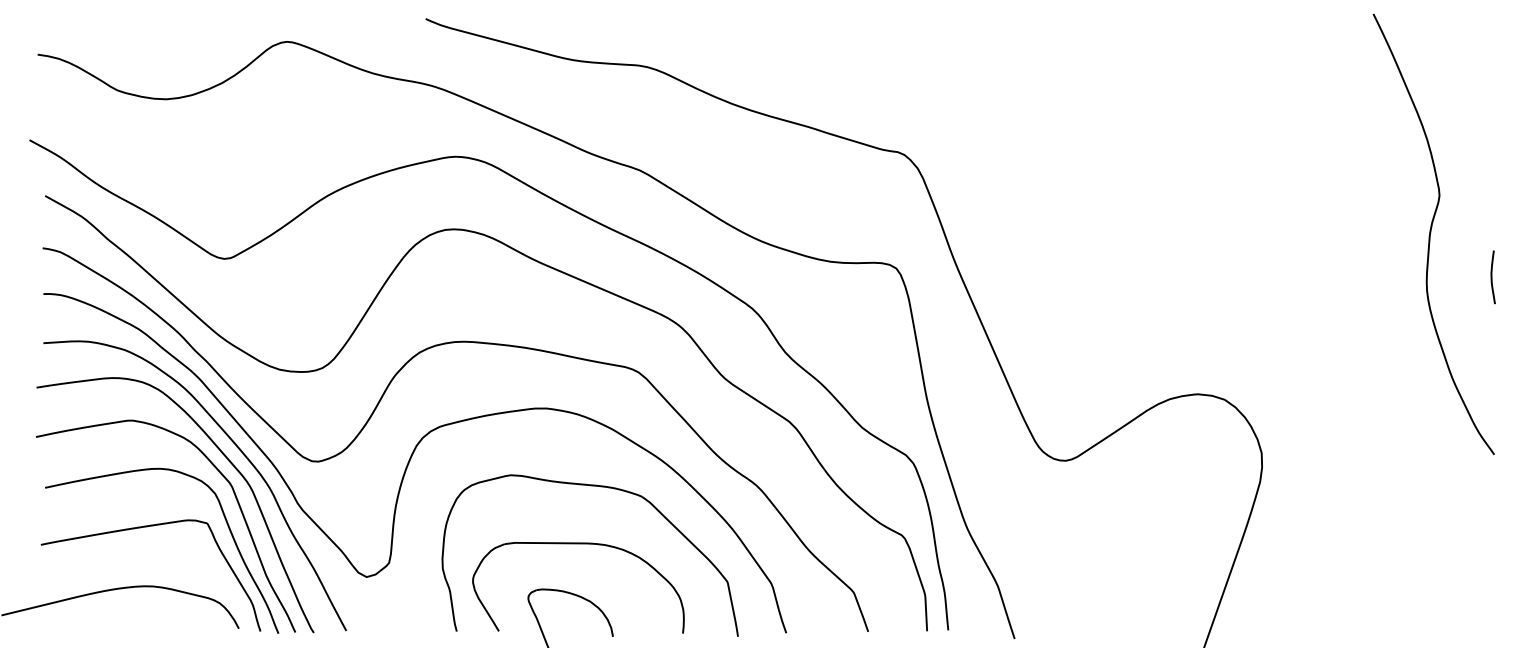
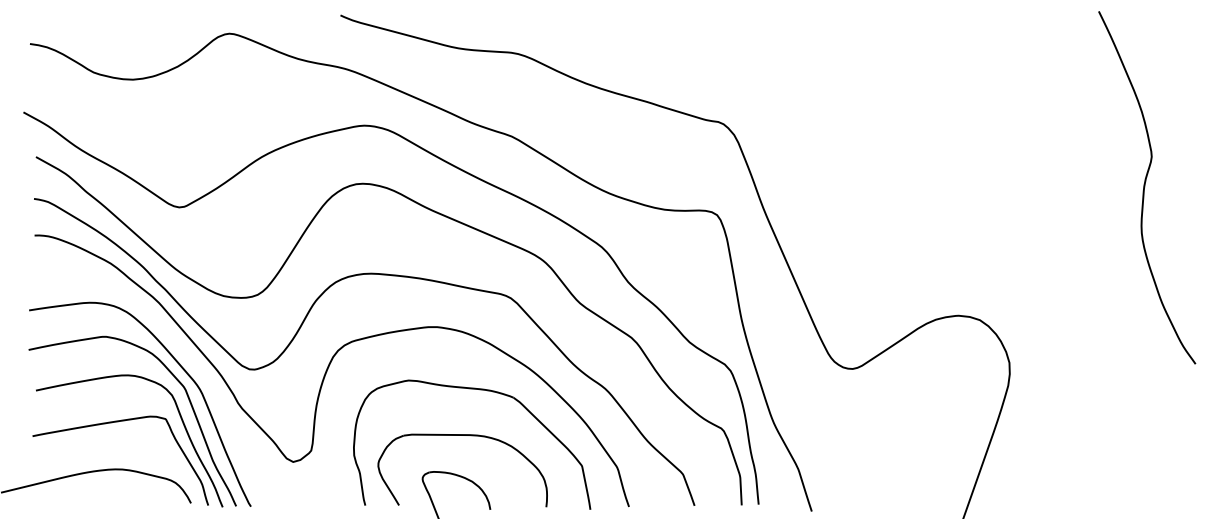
curve: (1492, 277) -> (1194, 222), removed
curve: (237, 448) -> (189, 359), removed

